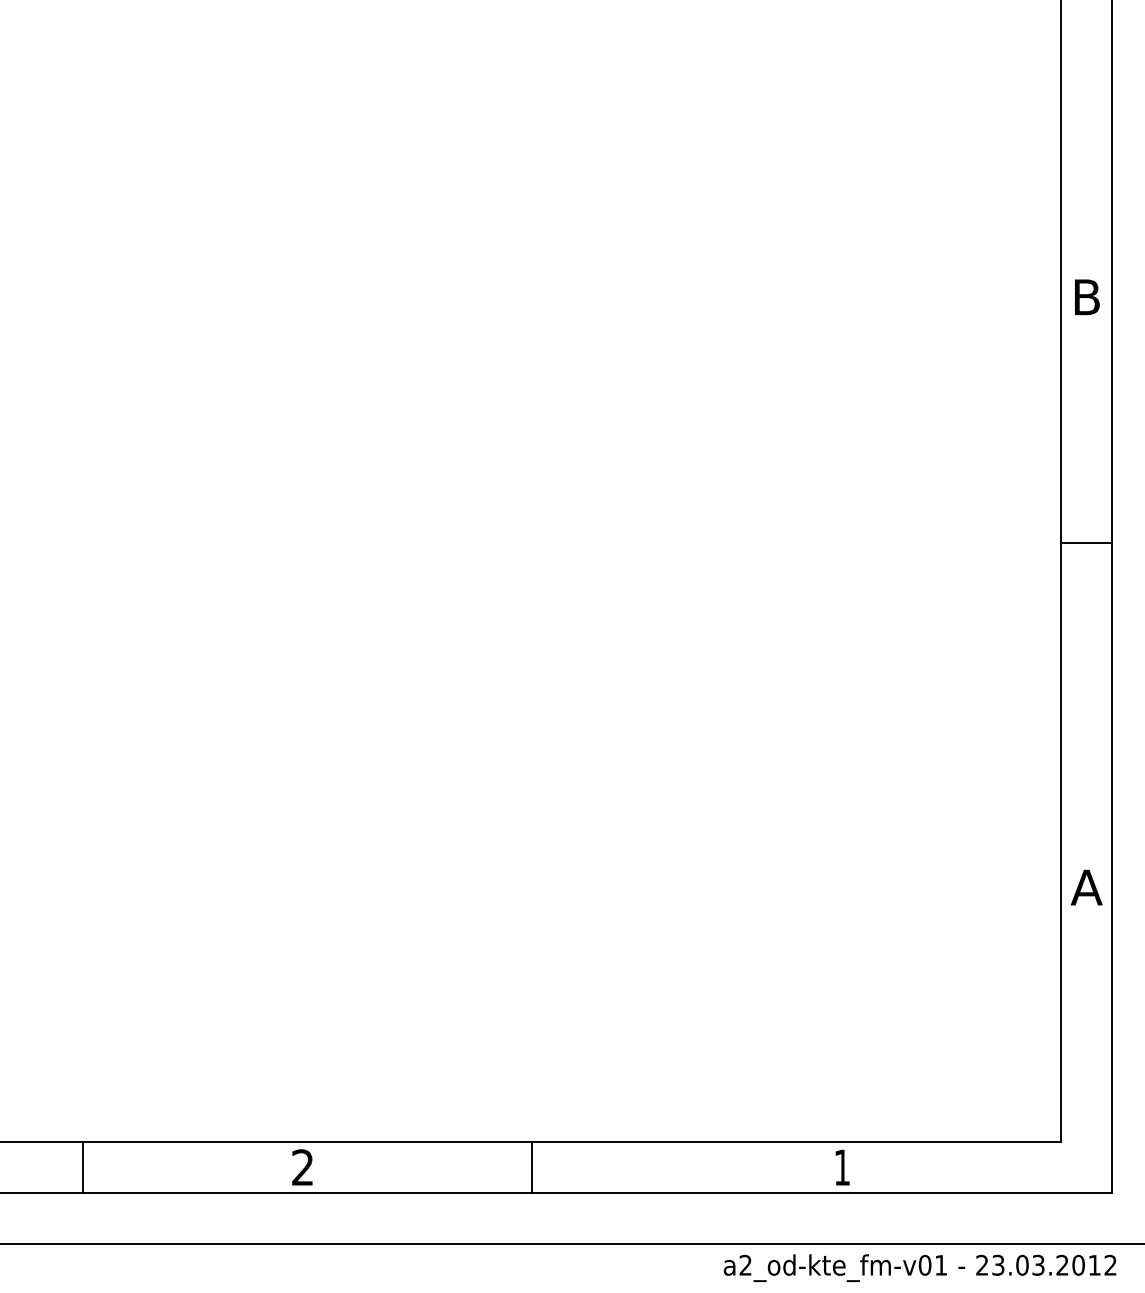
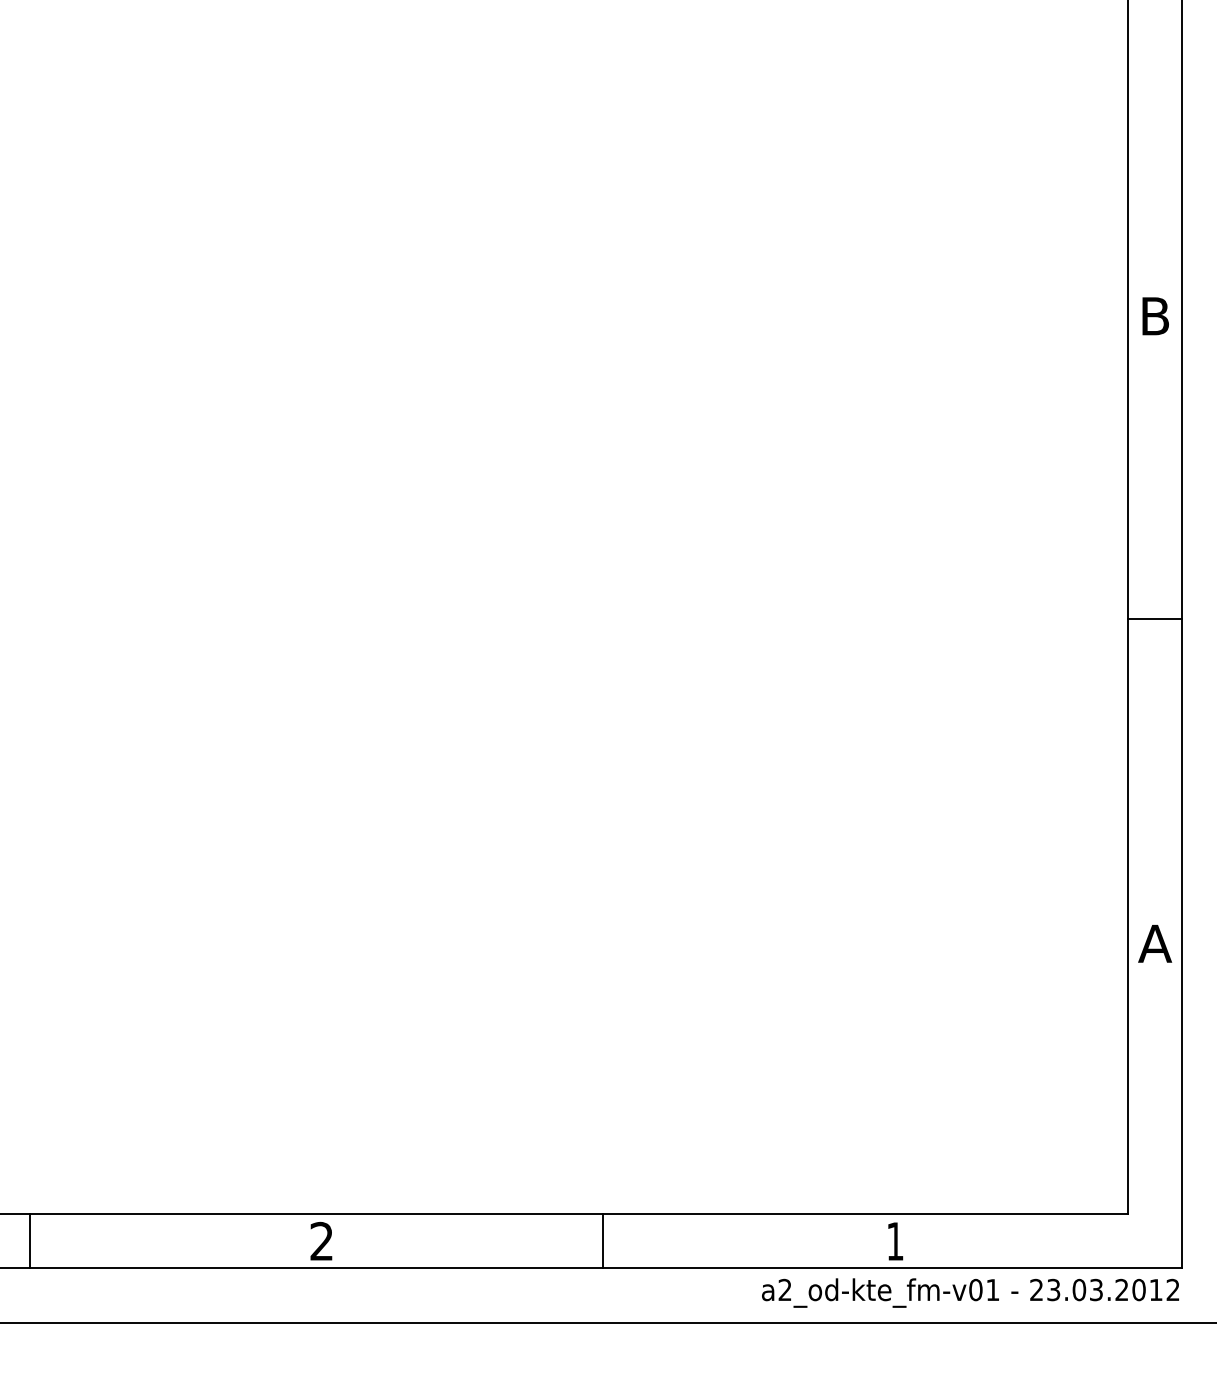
line: (1086, 543) -> (1154, 619), moved
line: (83, 1167) -> (30, 1241), moved
line: (531, 1167) -> (603, 1241), moved
text: (919, 1267) -> (969, 1292), moved

